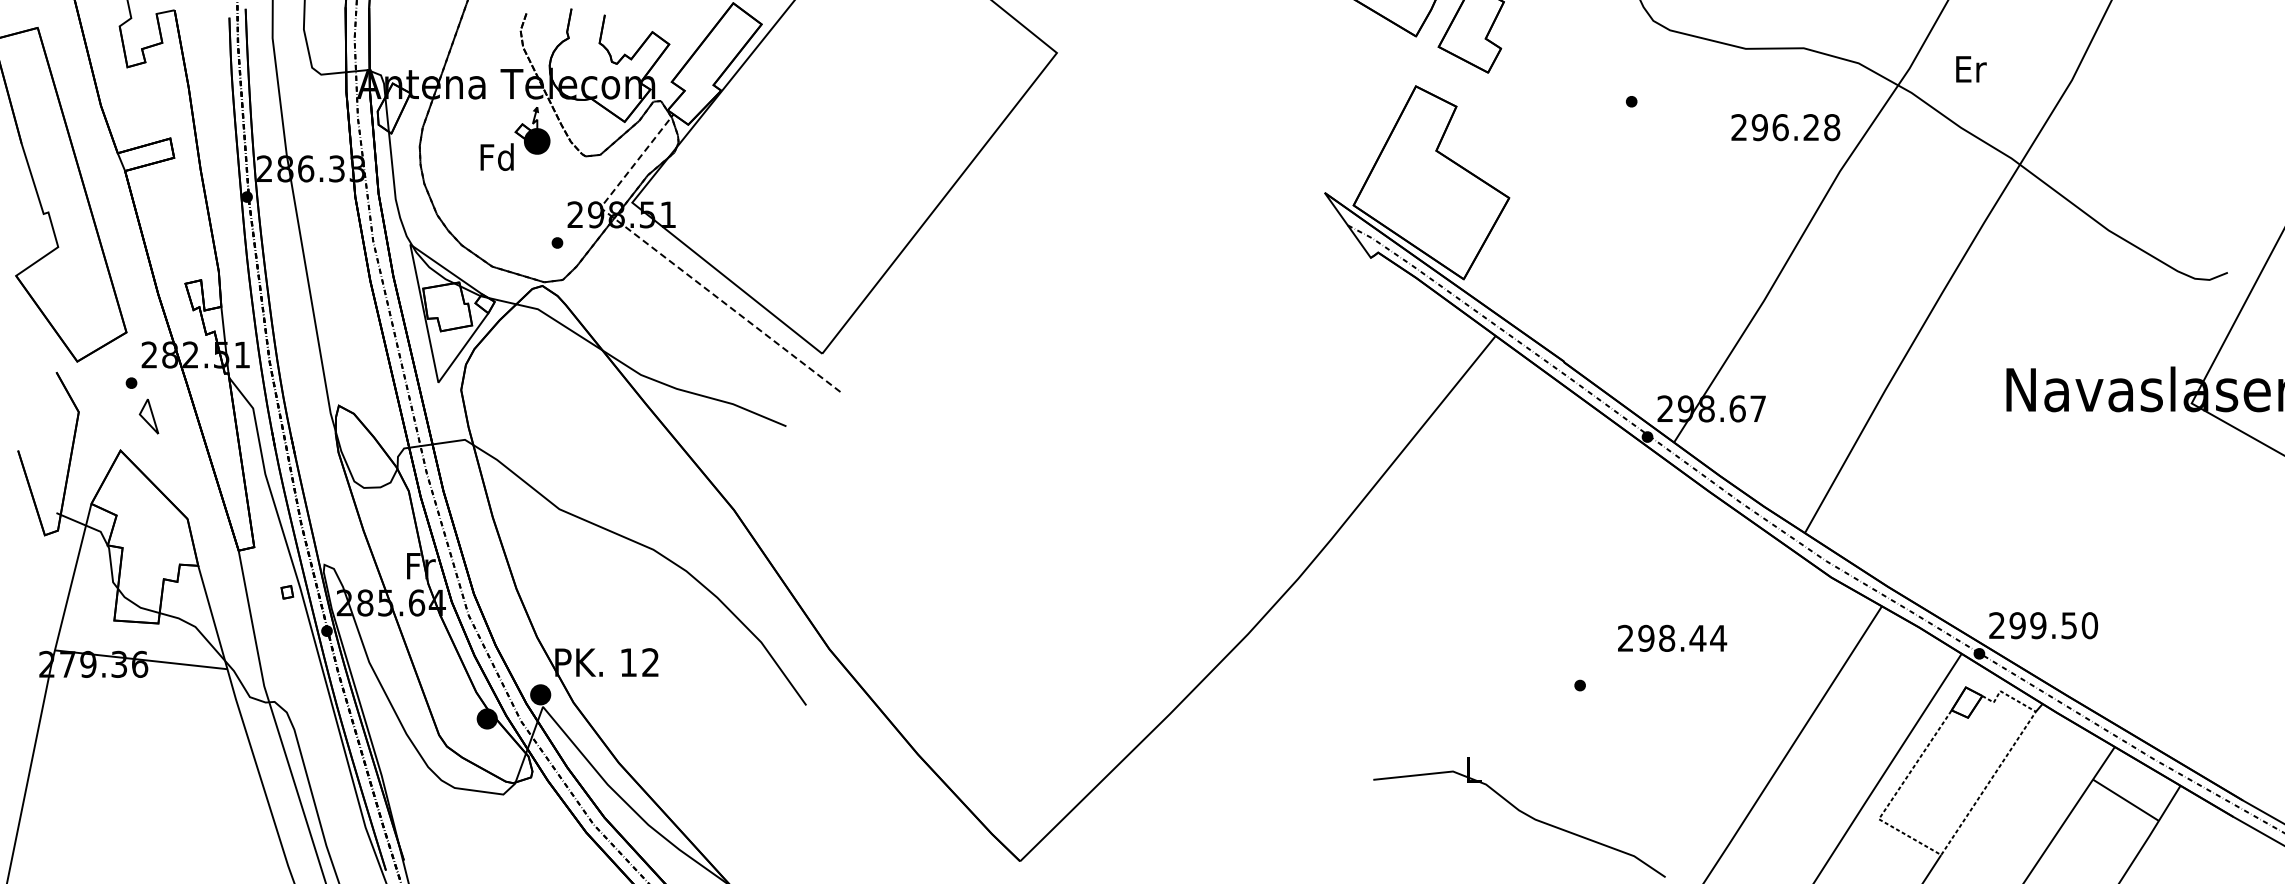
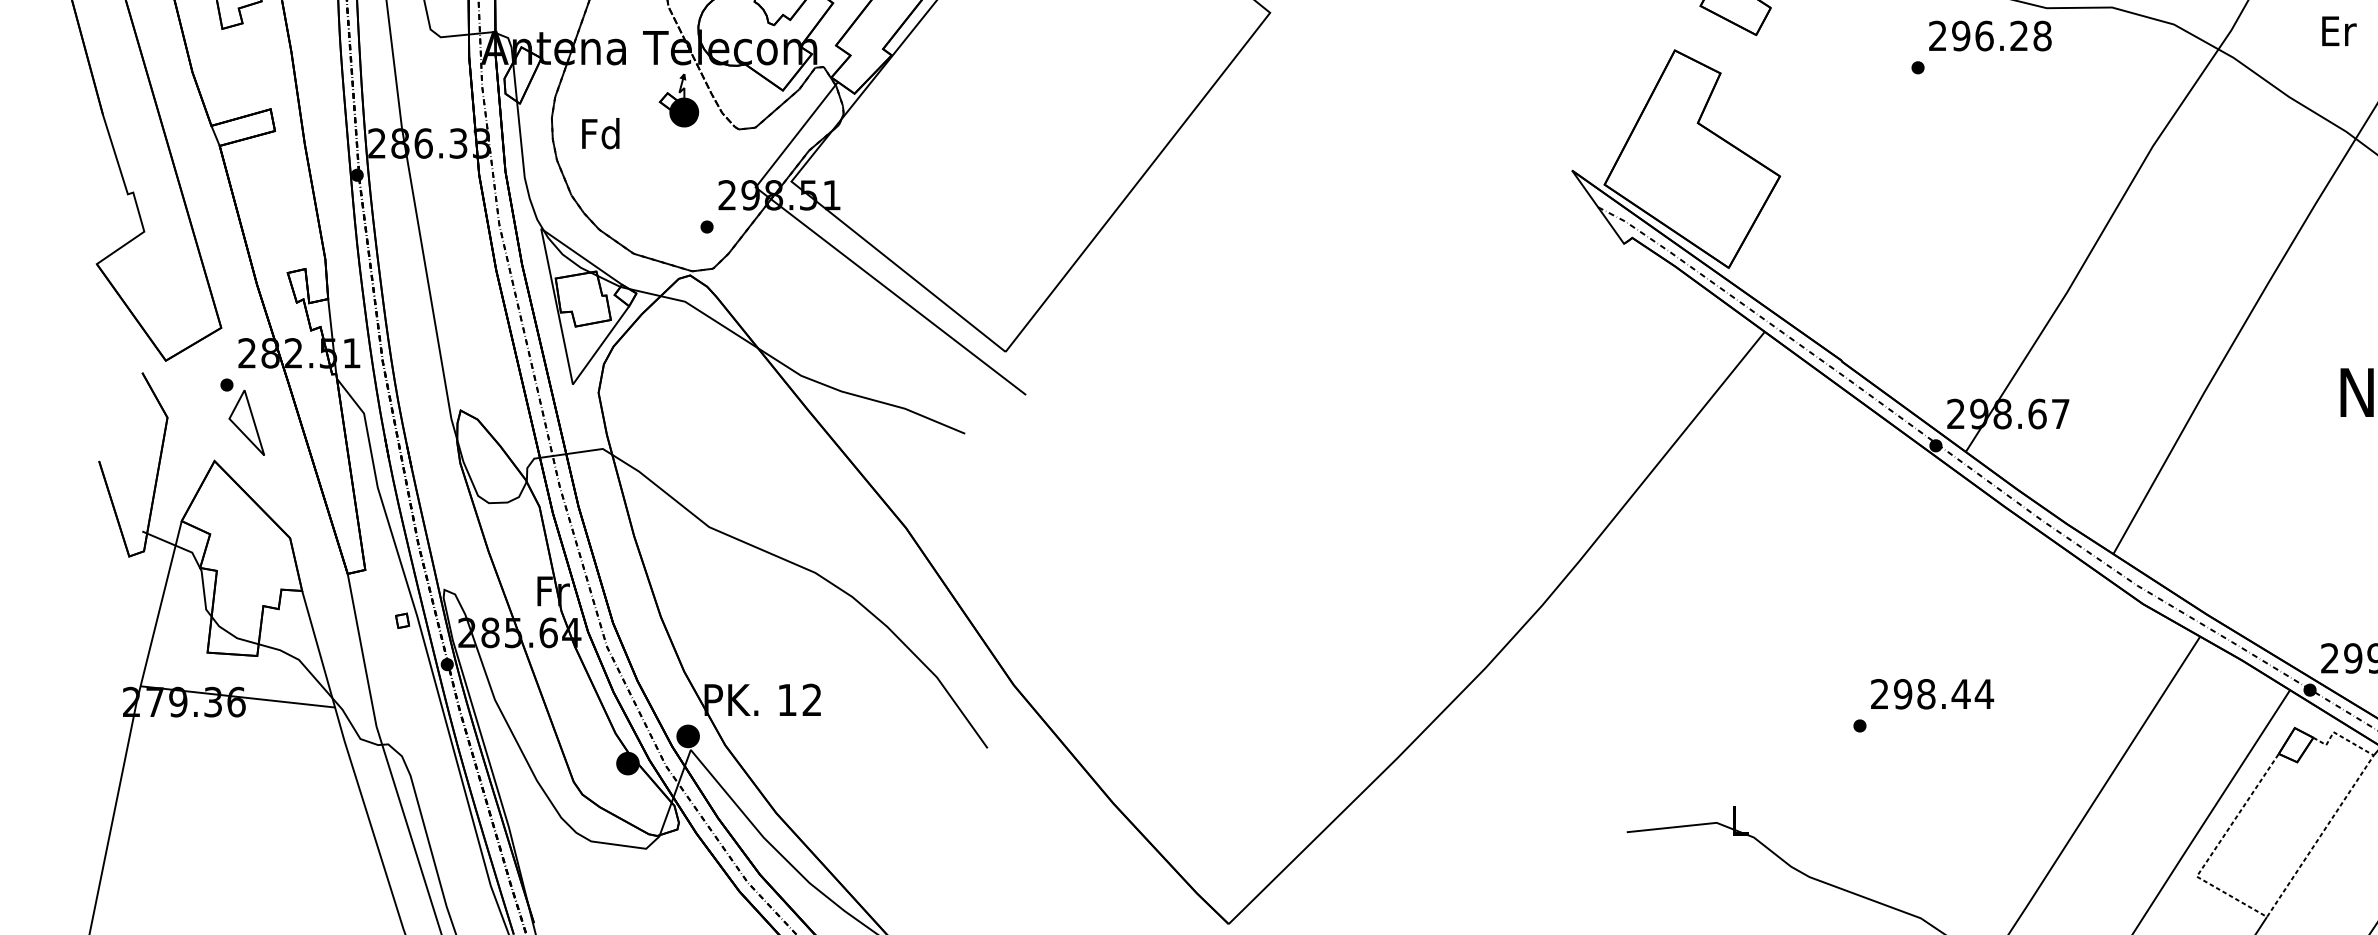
text: (1971, 69) -> (2339, 31), moved
text: (1785, 127) -> (1990, 35), moved
text: (496, 156) -> (600, 132), moved
line: (672, 263) -> (836, 250), dashed -> solid
part: (148, 416) -> (246, 422), size x1.67
text: (1672, 637) -> (1932, 693), moved

